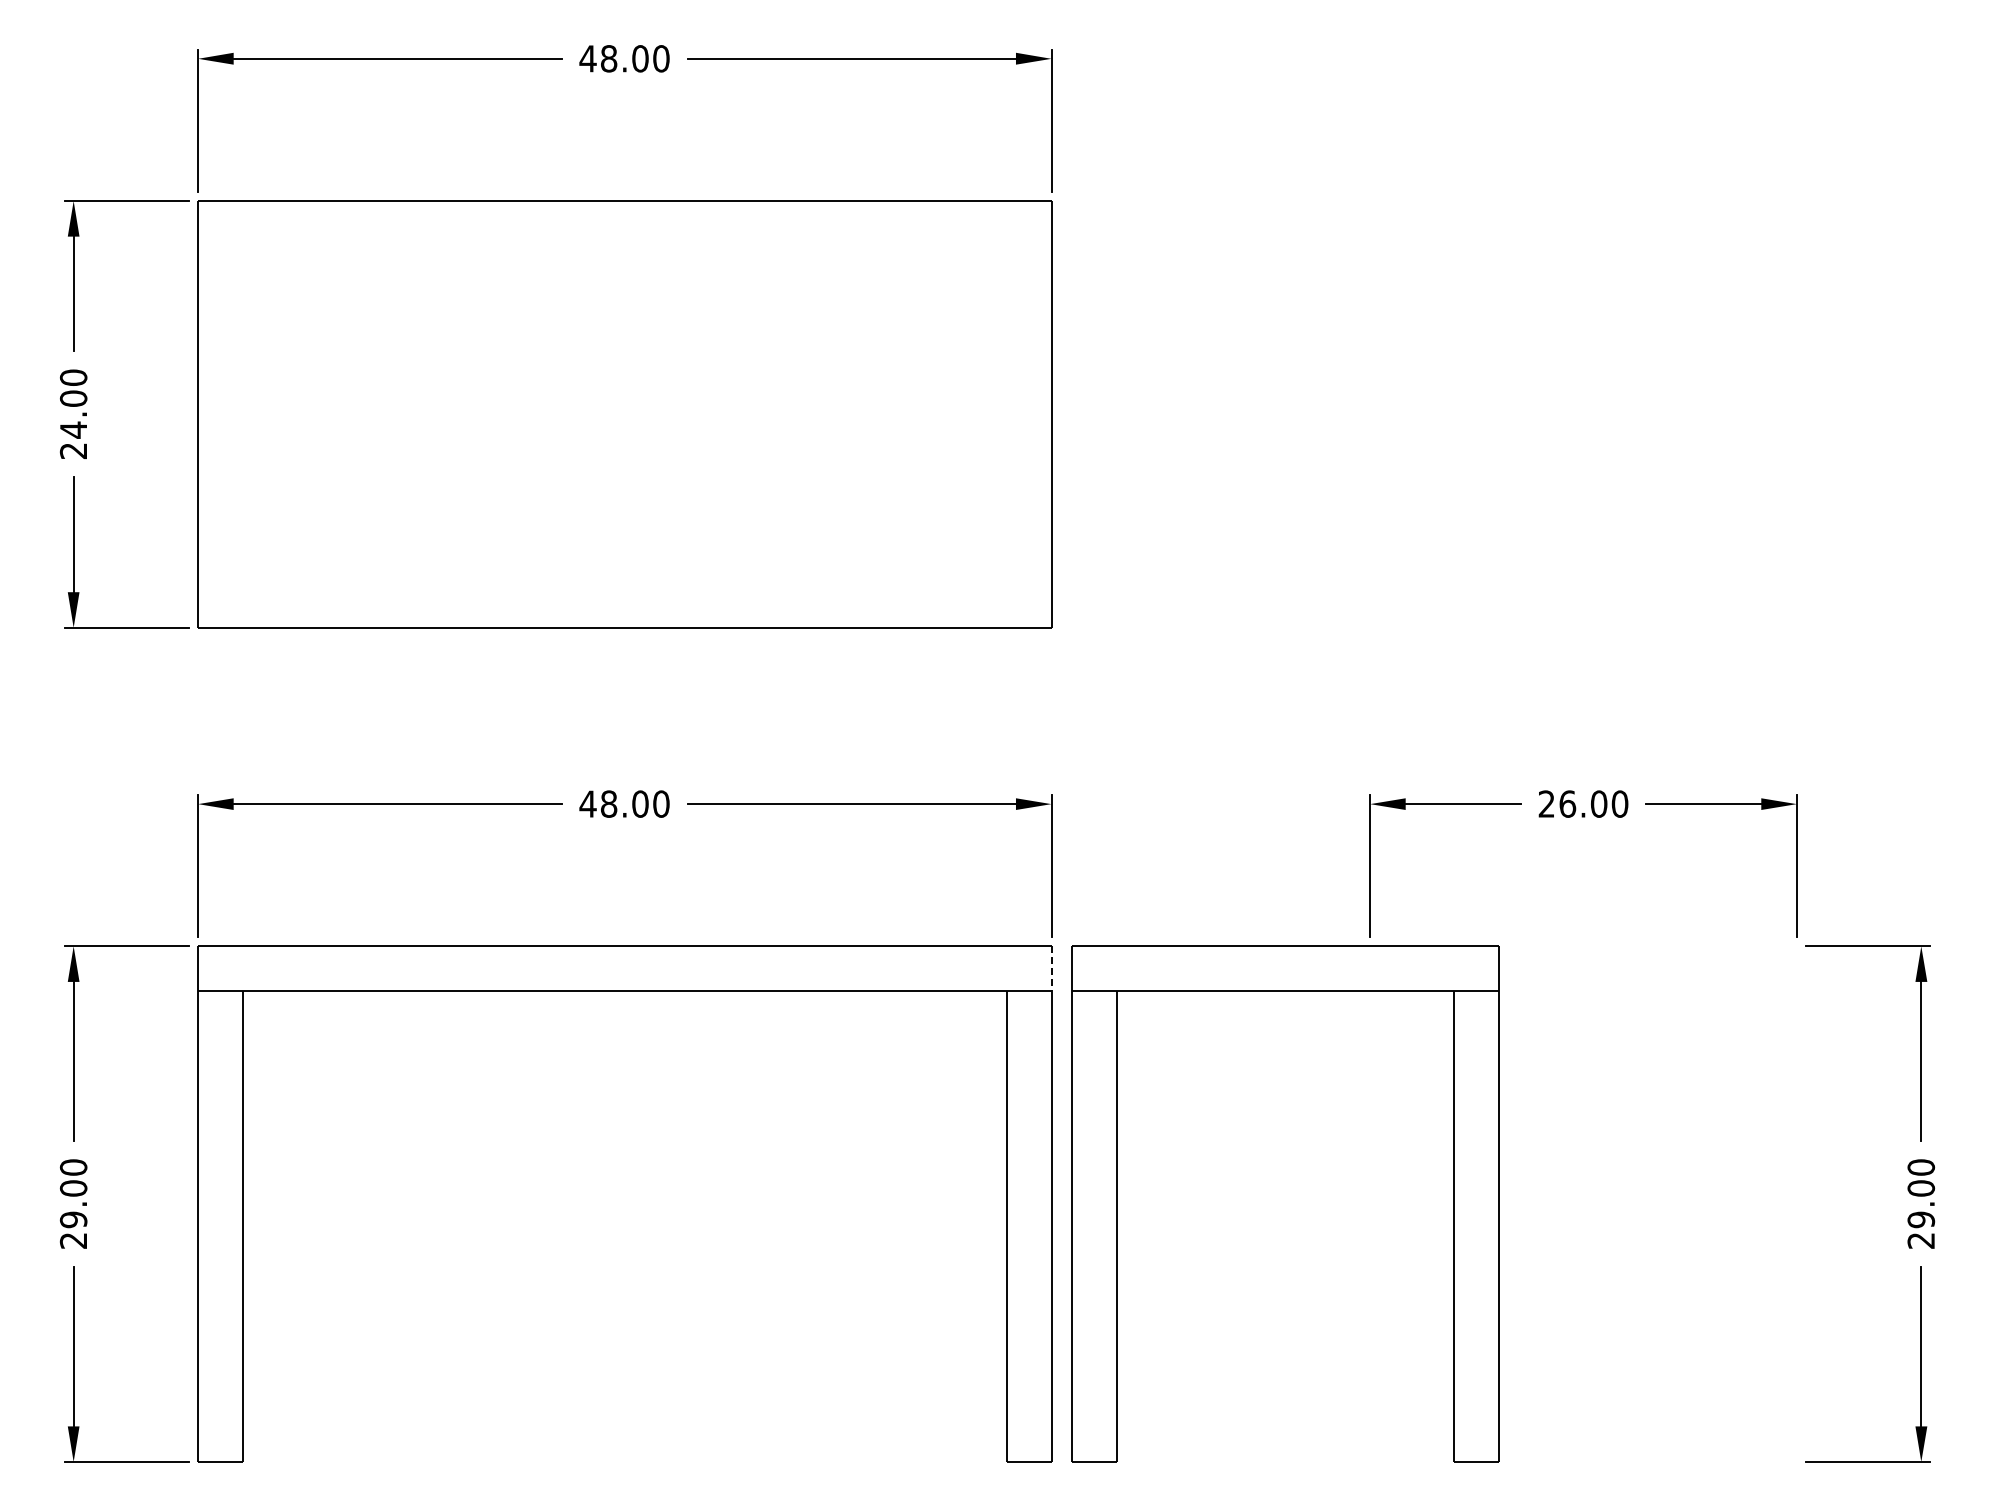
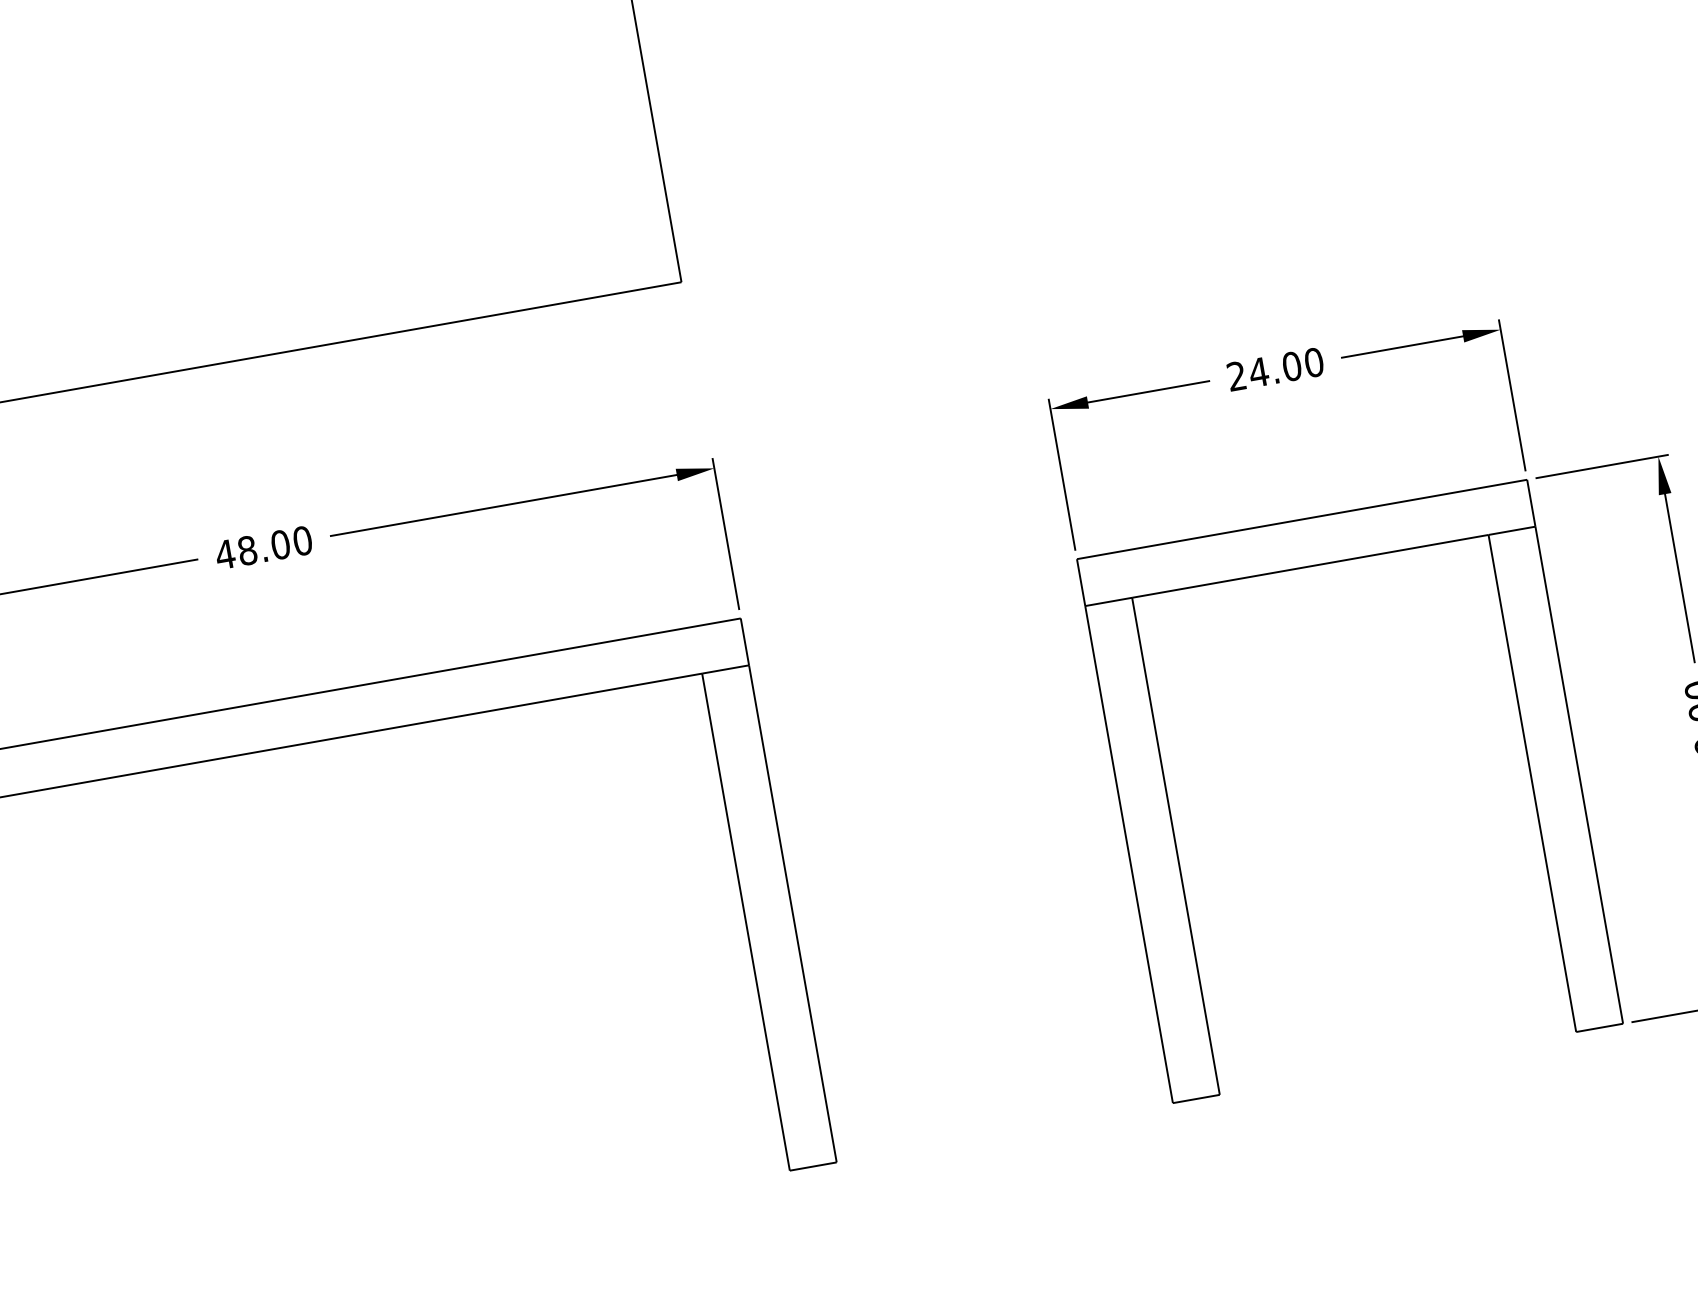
text: (1567, 803) -> (1258, 371), 26.00 -> 24.00
line: (1051, 969) -> (745, 642), dashed -> solid
part: (1117, 1203) -> (1172, 822), moved

